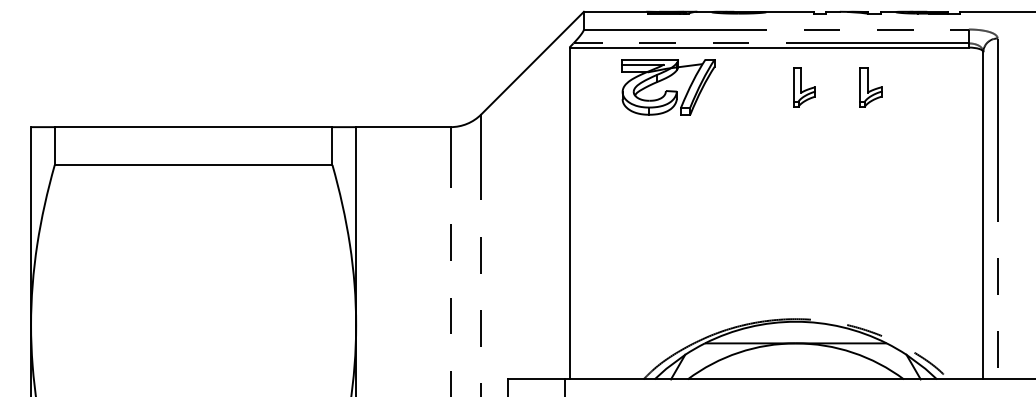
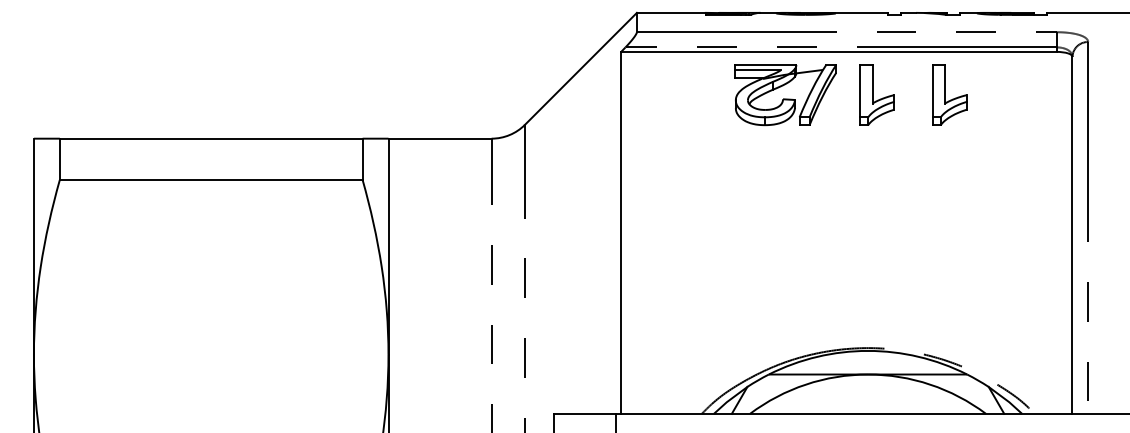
part: (668, 87) -> (785, 95), moved
part: (804, 87) -> (877, 95), size x1.43
part: (870, 87) -> (949, 95), size x1.43

